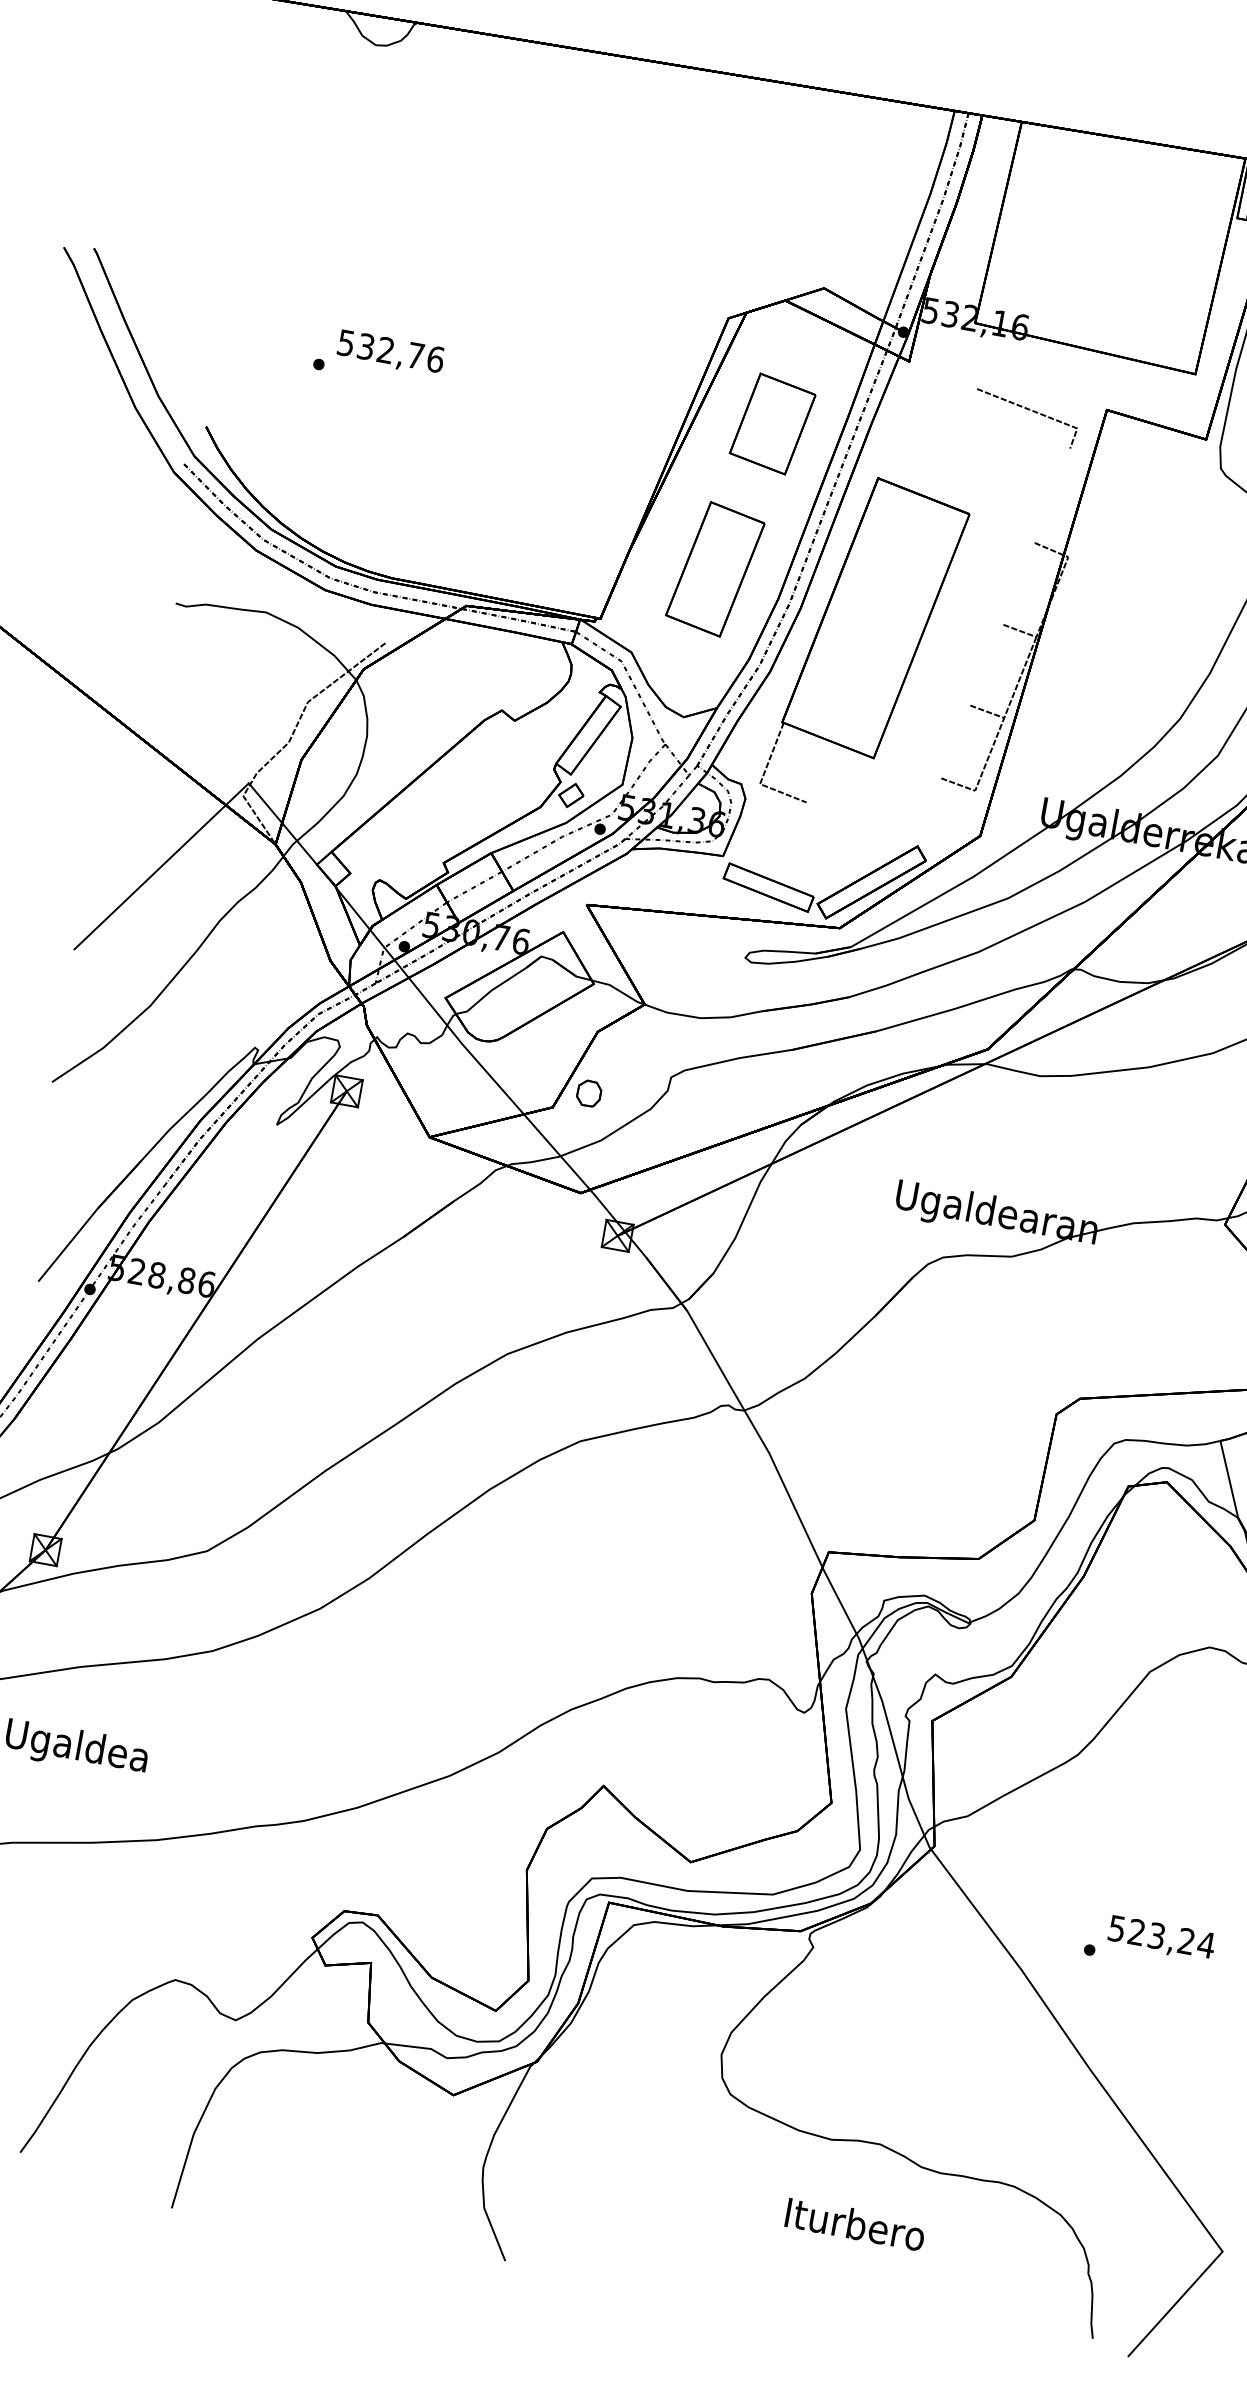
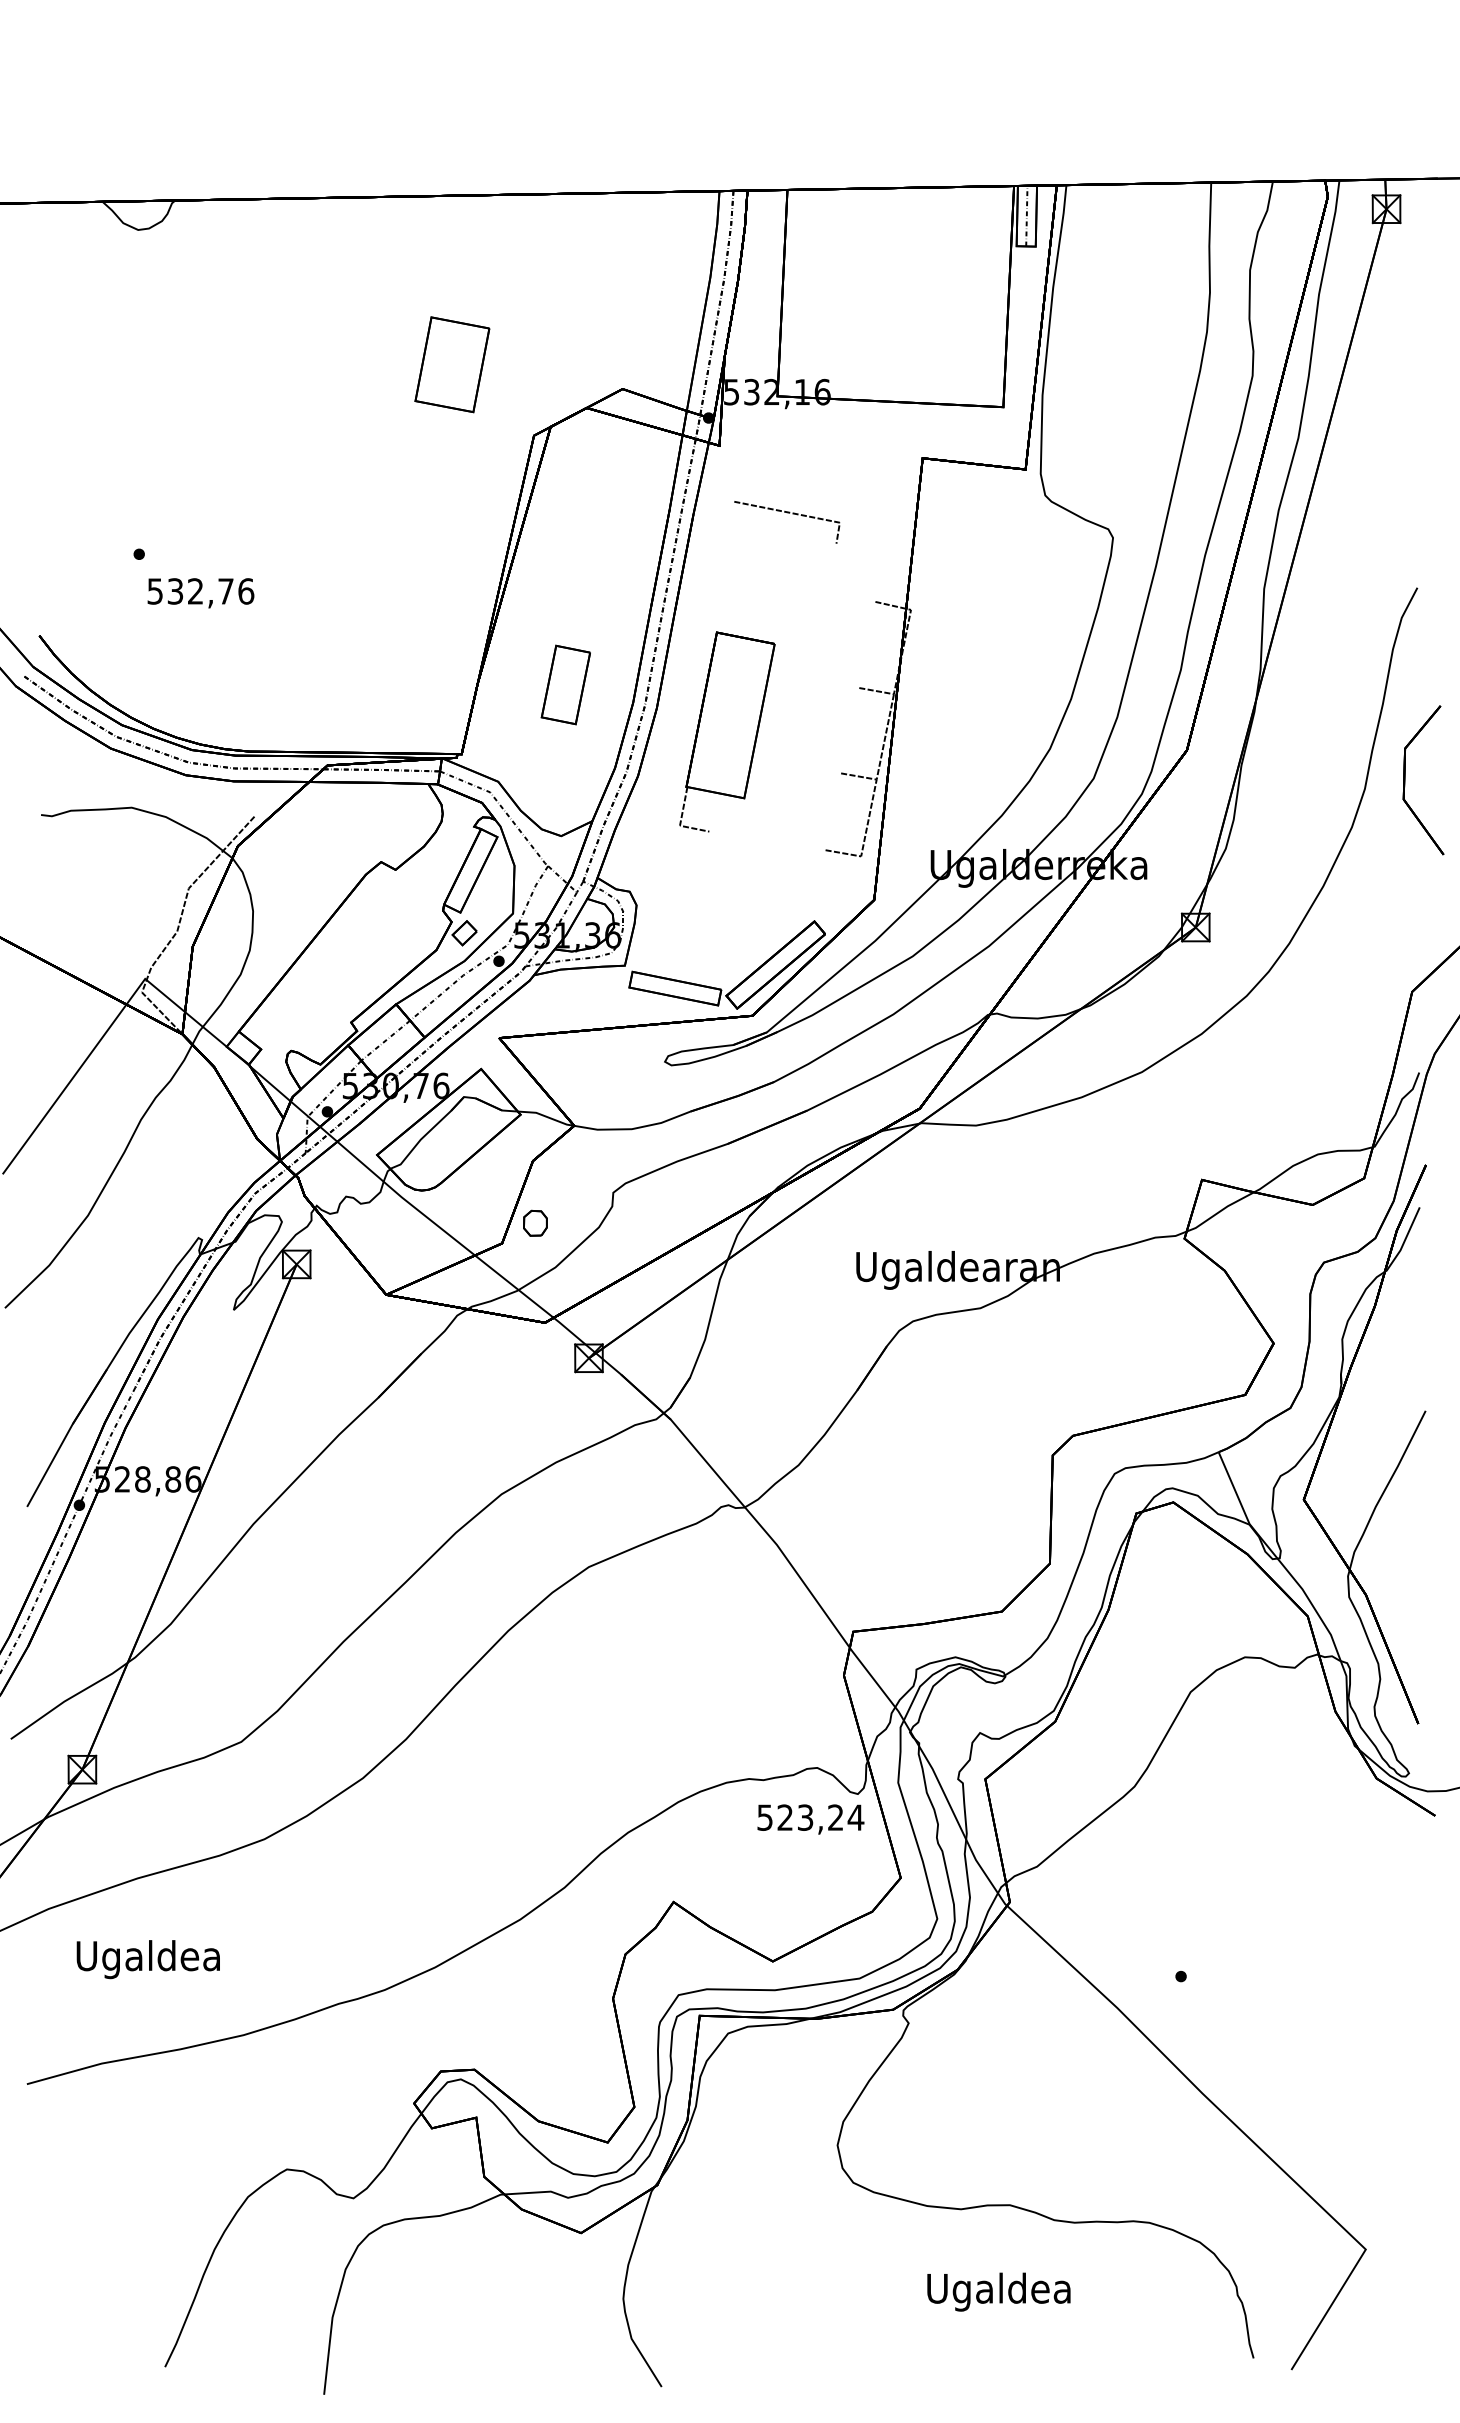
text: (390, 353) -> (200, 593), moved
line: (1027, 410) -> (787, 513), moved
part: (772, 423) -> (452, 364), moved
part: (715, 568) -> (565, 684), size x0.6
part: (866, 644) -> (727, 731), size x0.6
text: (1161, 1938) -> (810, 1819), moved
text: (853, 2227) -> (998, 2291), Iturbero -> Ugaldea

